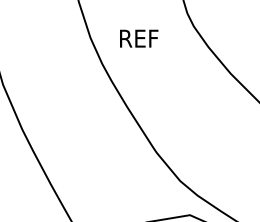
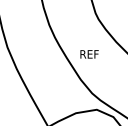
text: (139, 38) -> (89, 54), moved

